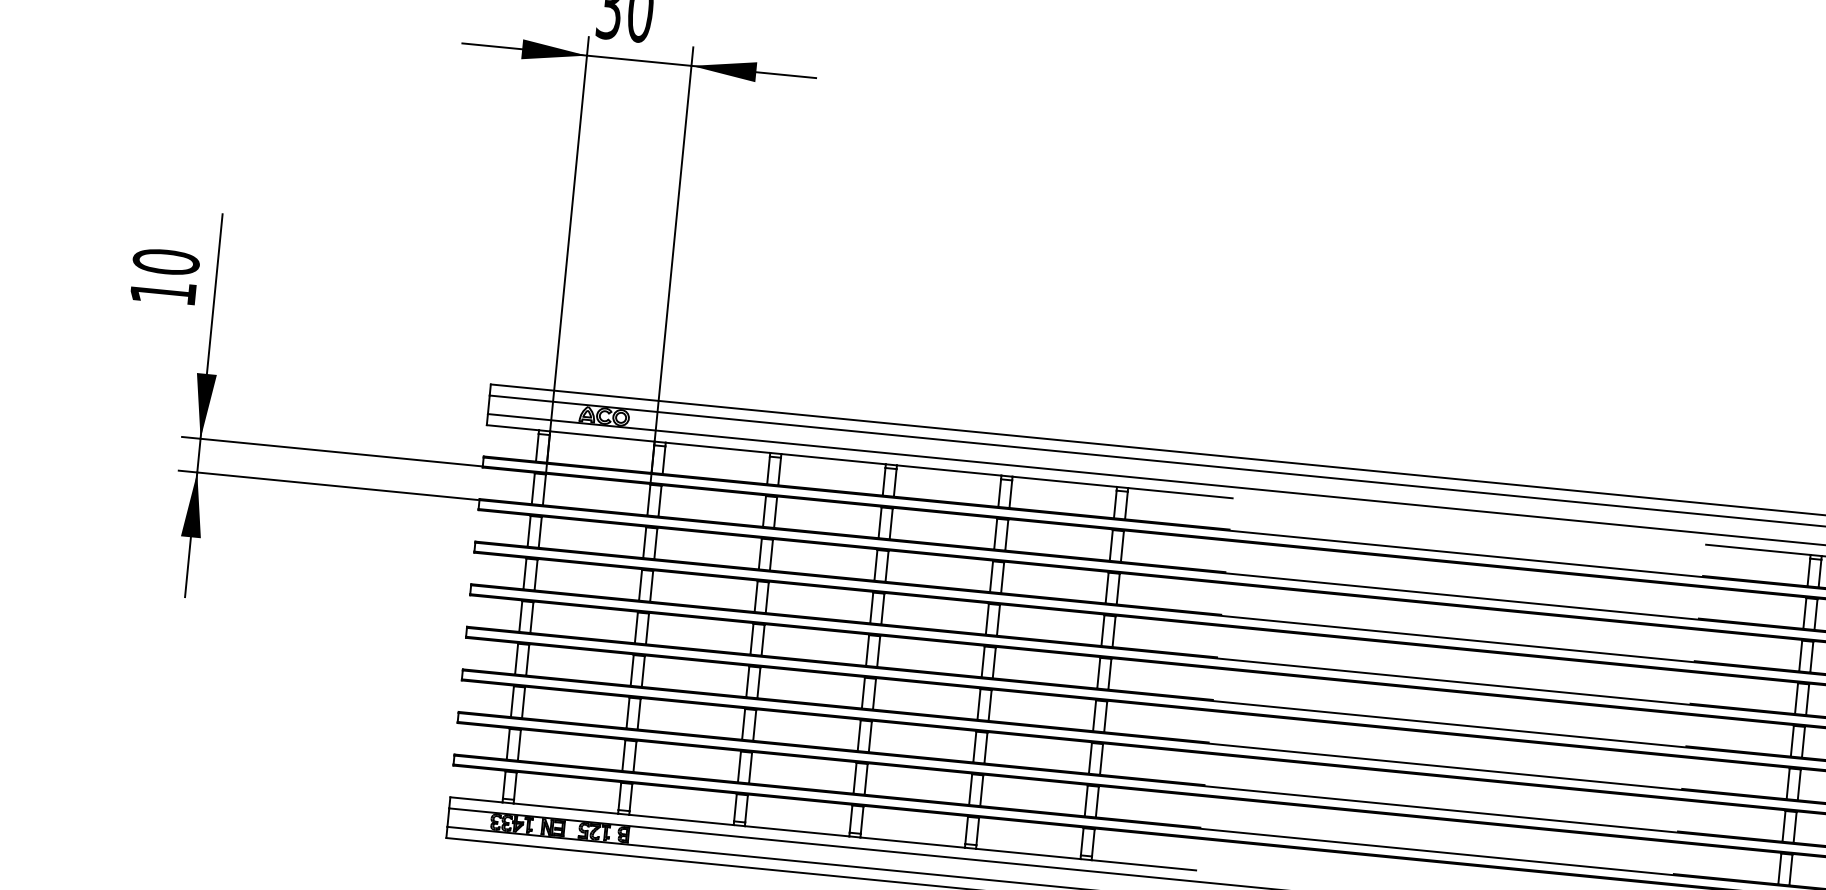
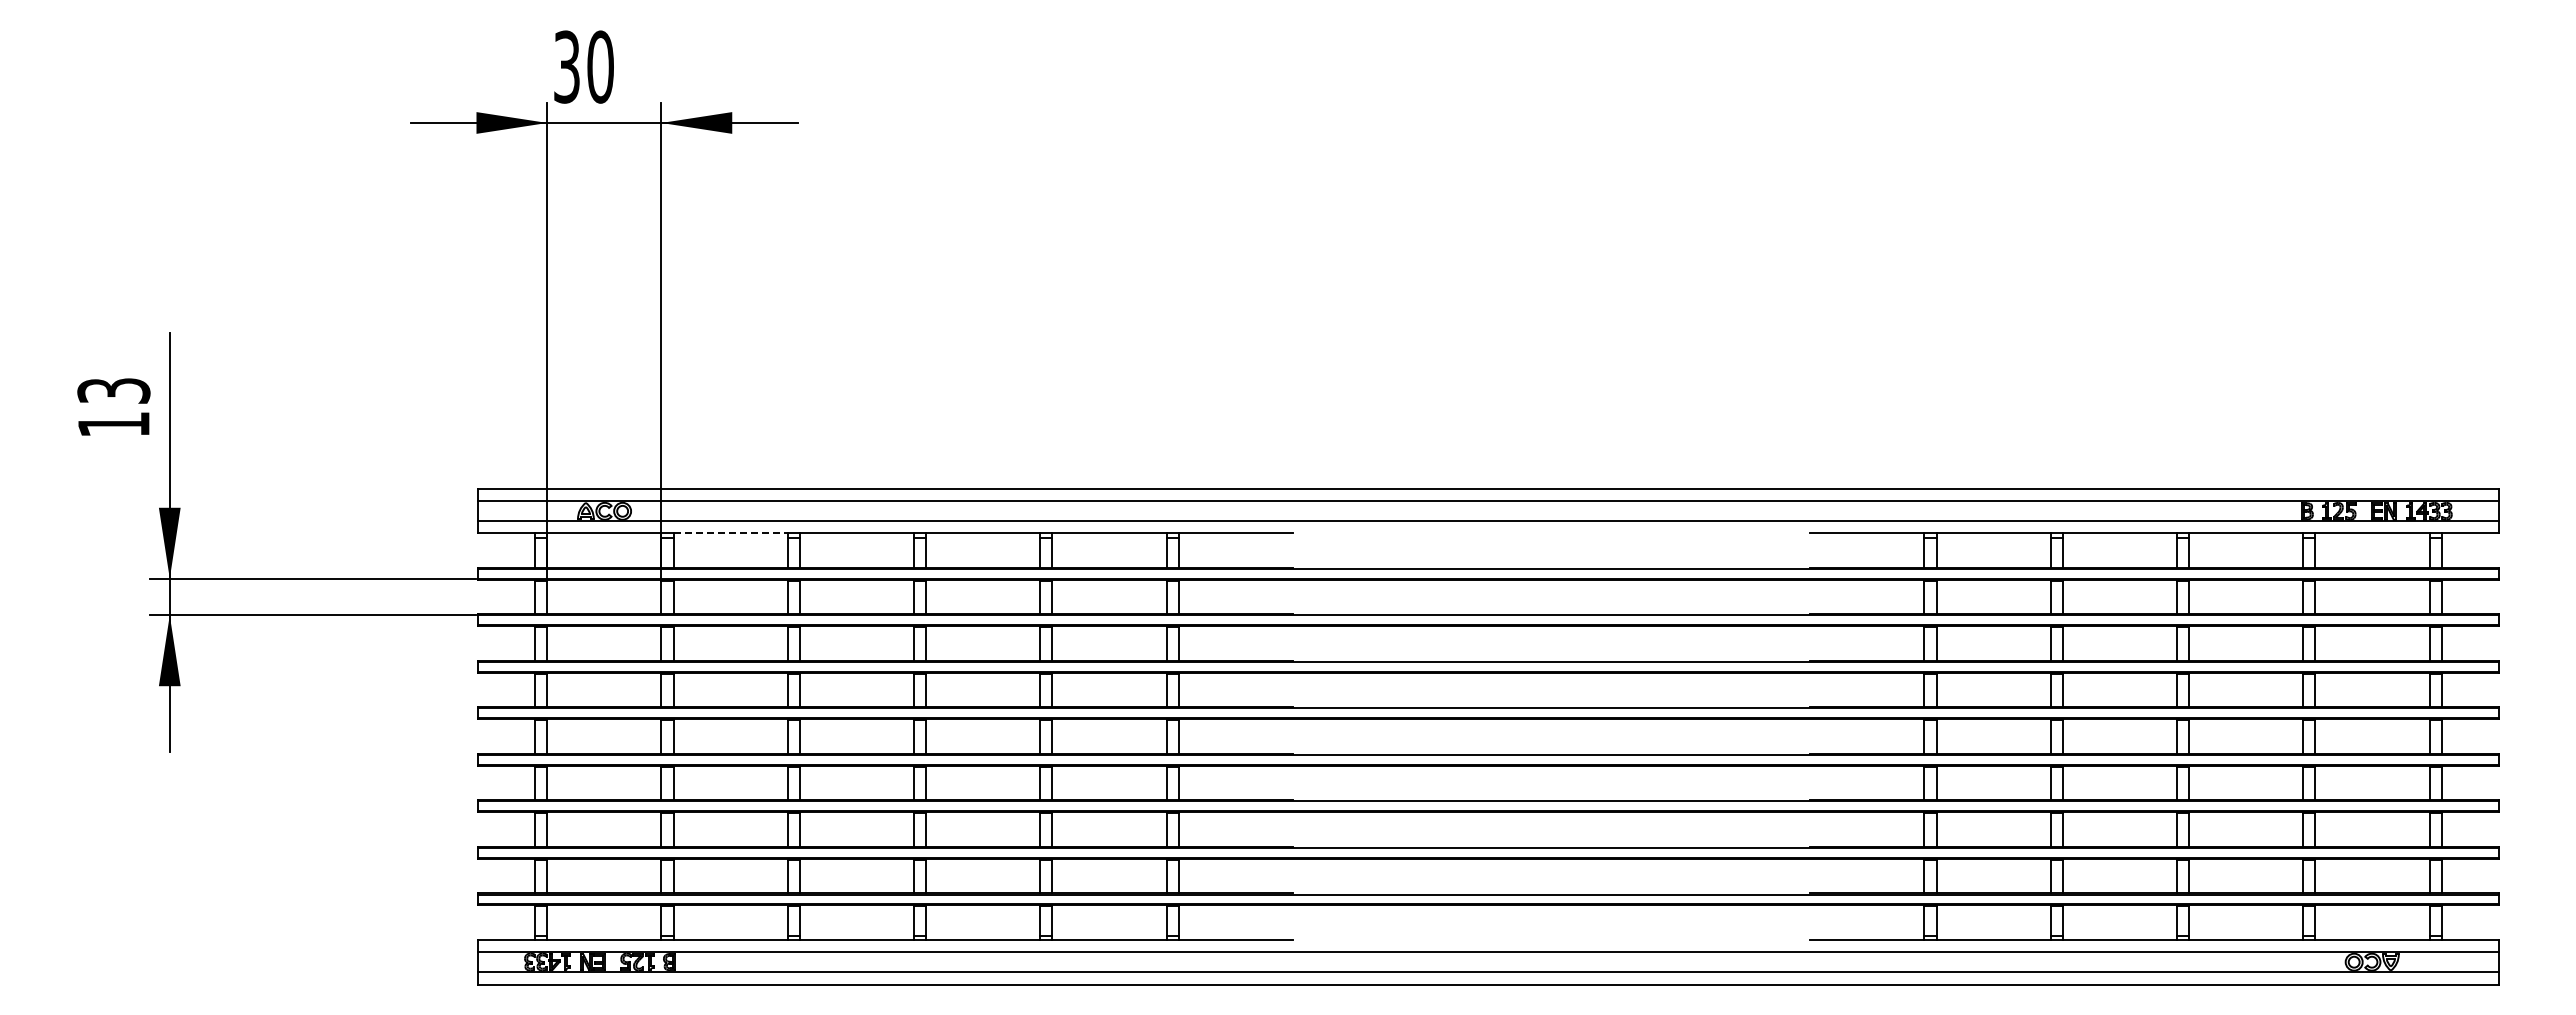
text: (165, 261) -> (113, 390), 10 -> 13
line: (718, 447) -> (731, 533), solid -> dashed

